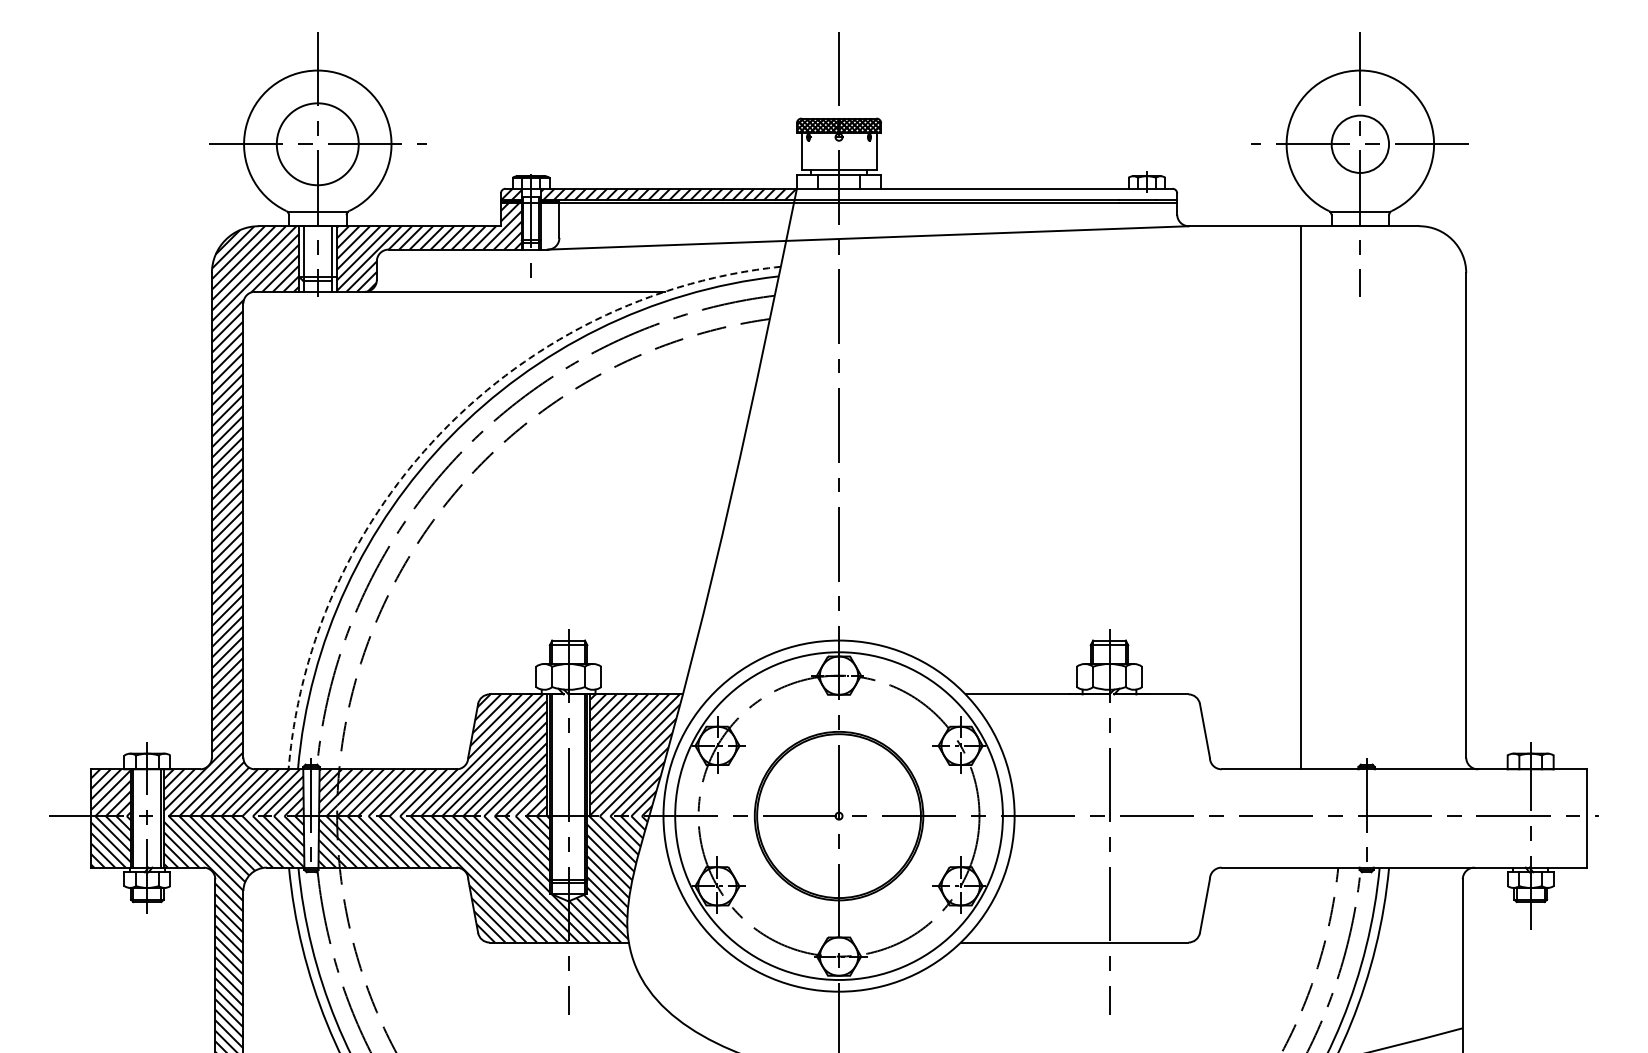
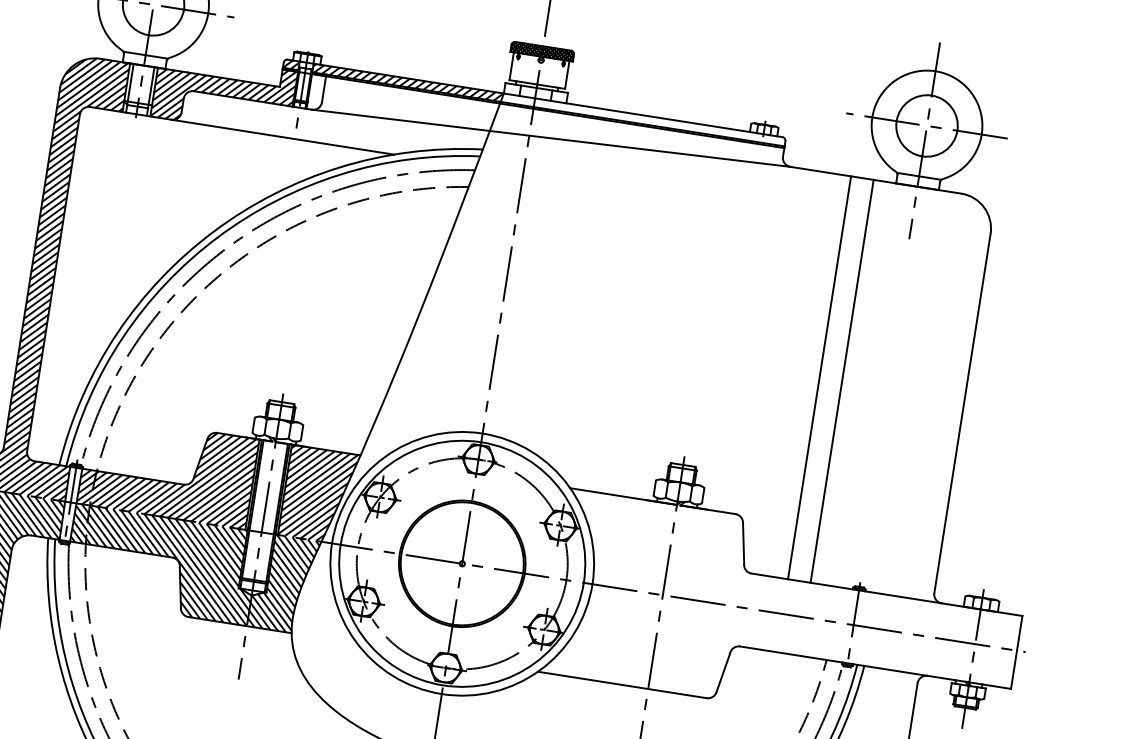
circle: (1360, 144) -> (927, 126), size x1.43
arc: (444, 429) -> (214, 231), dashed -> solid
line: (1270, 497) -> (819, 377), added

